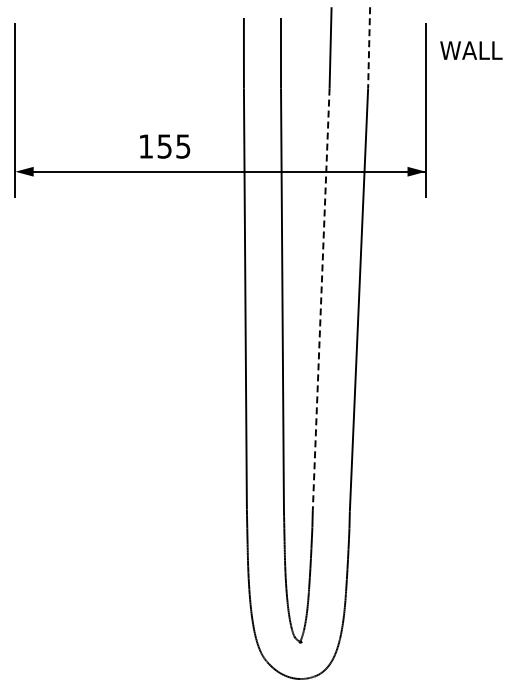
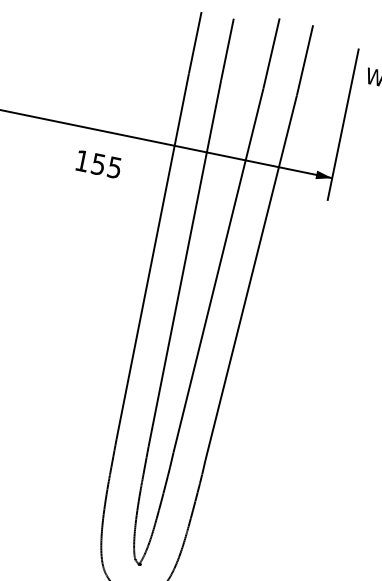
line: (369, 47) -> (305, 60), dashed -> solid
text: (165, 146) -> (99, 164), moved
line: (321, 300) -> (218, 271), dashed -> solid

